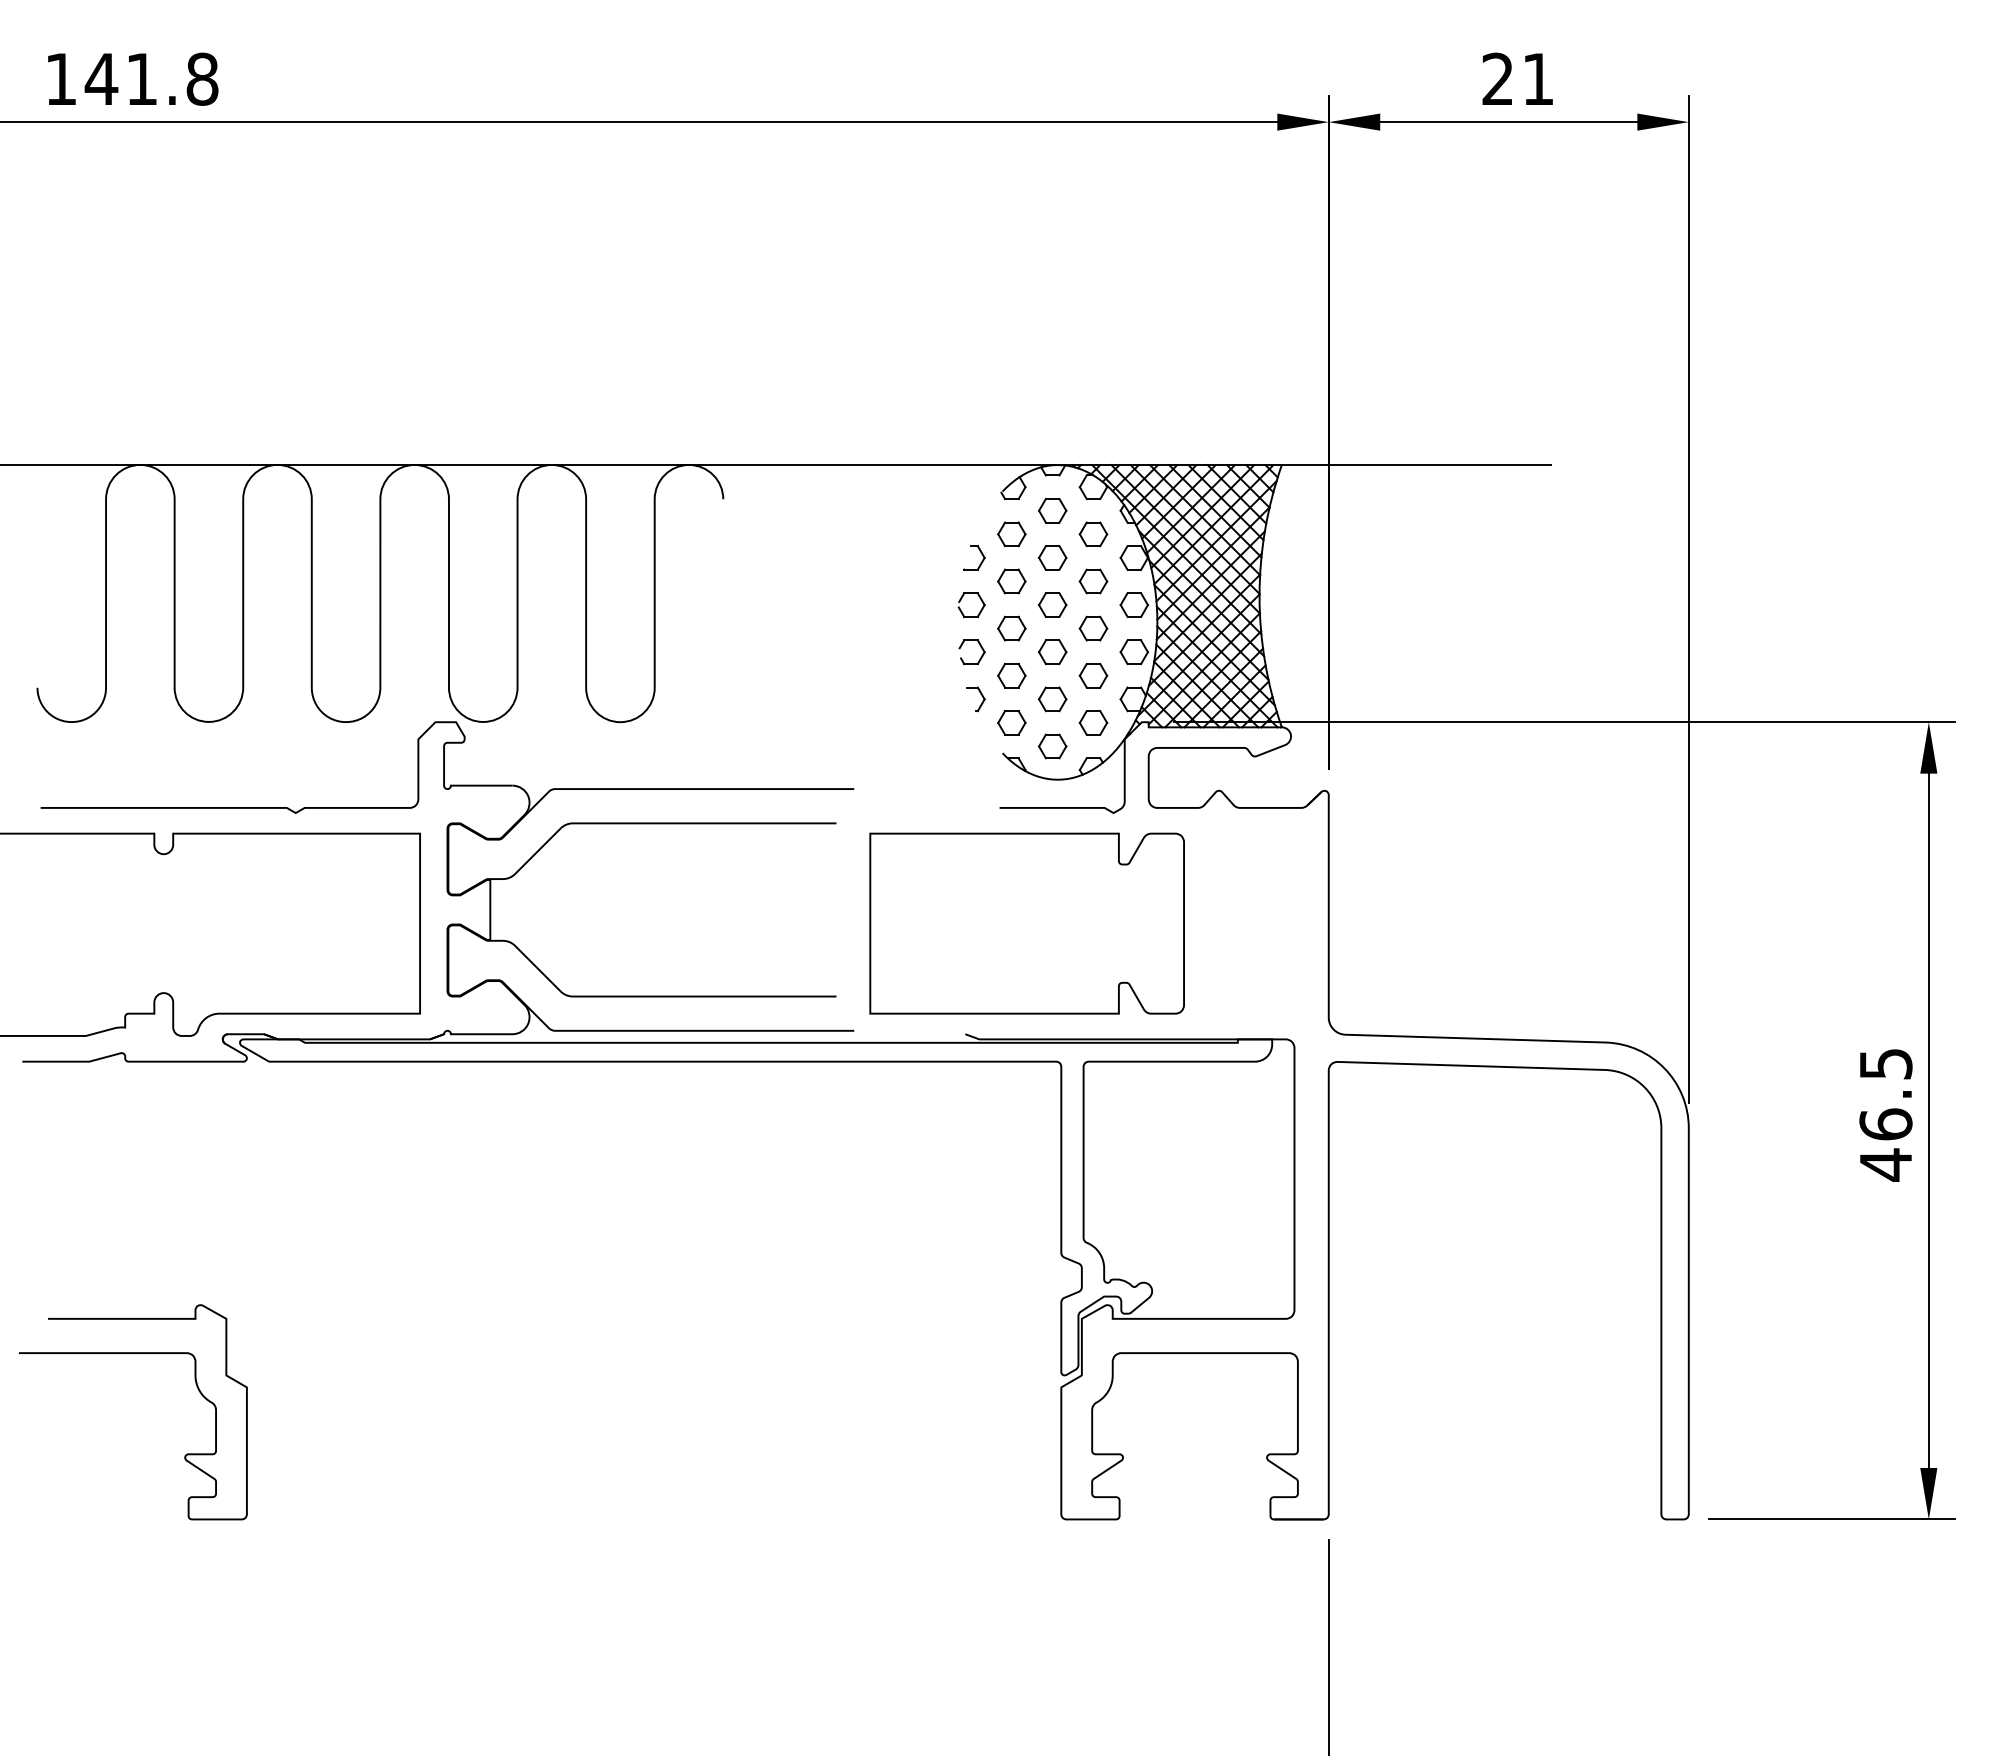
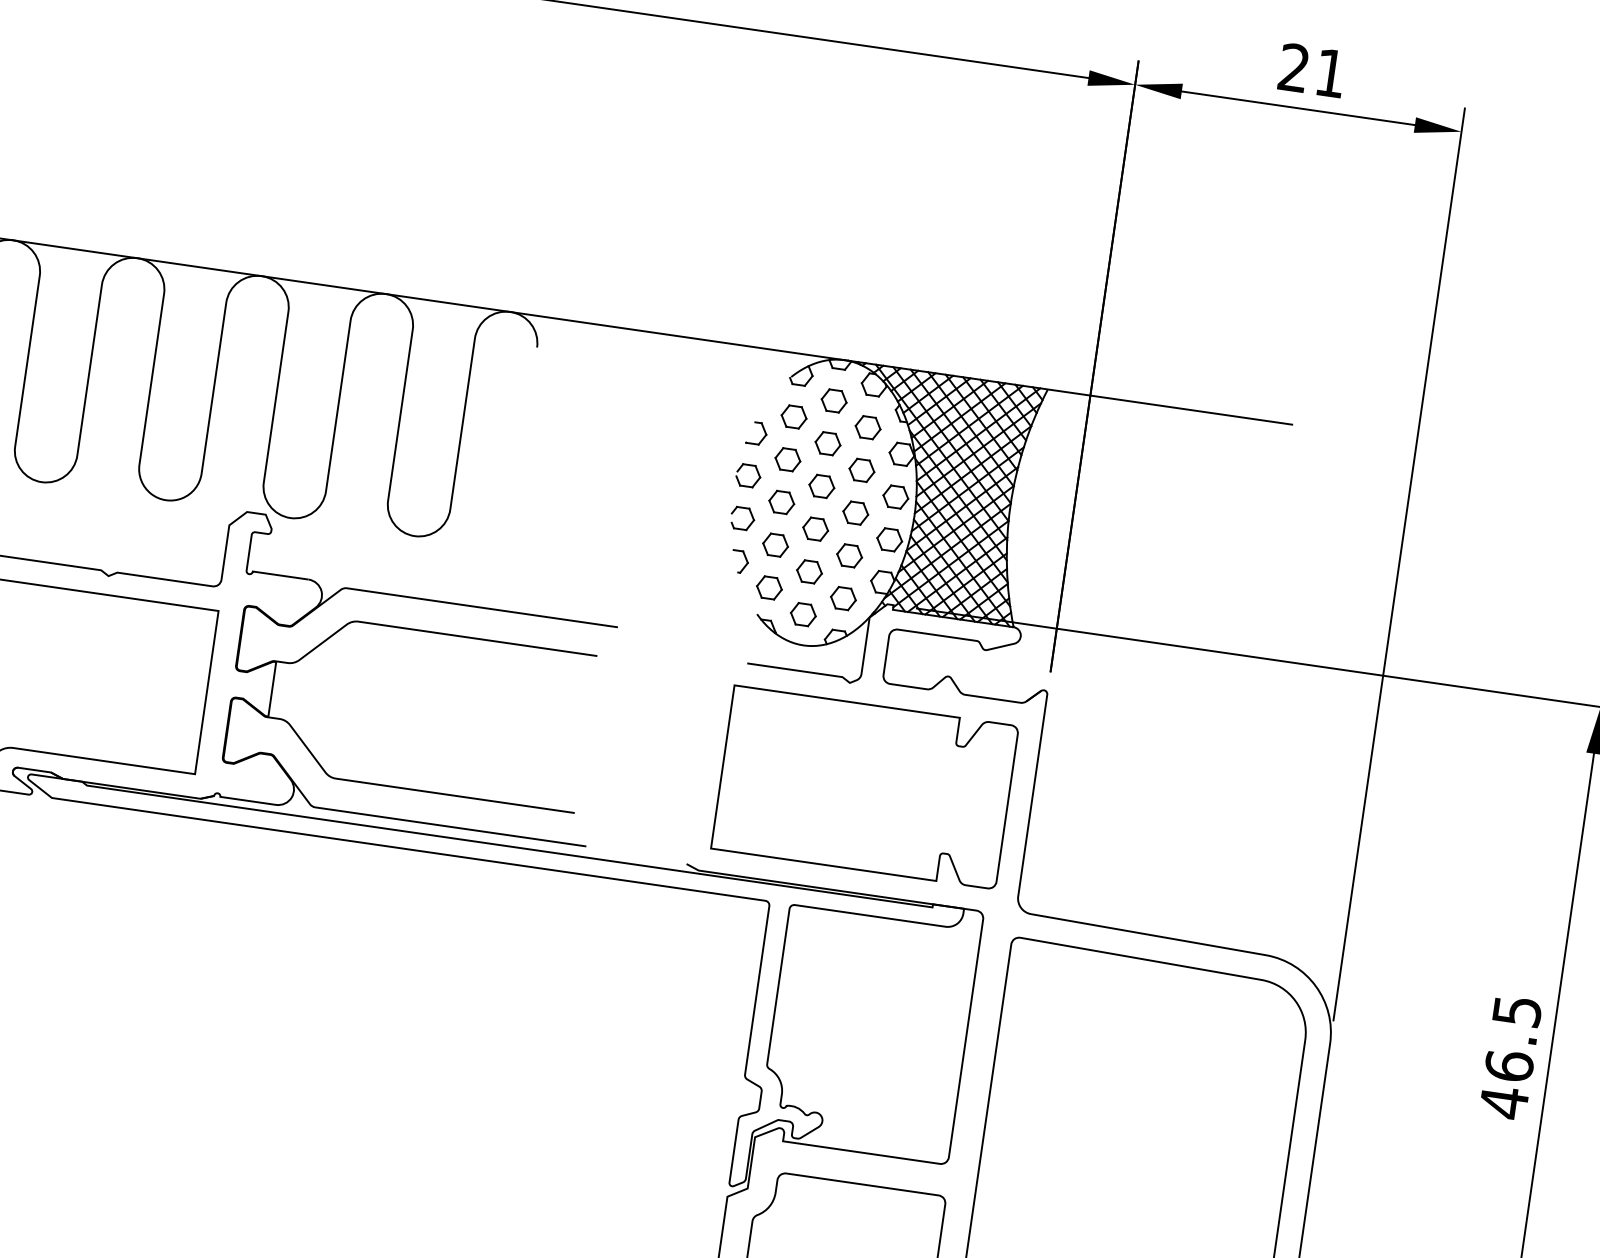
part: (1026, 923) -> (864, 787), moved

